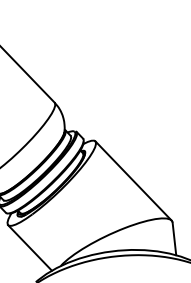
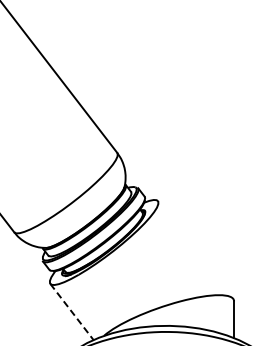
line: (133, 180) -> (195, 249), removed
line: (30, 248) -> (72, 312), solid -> dashed

